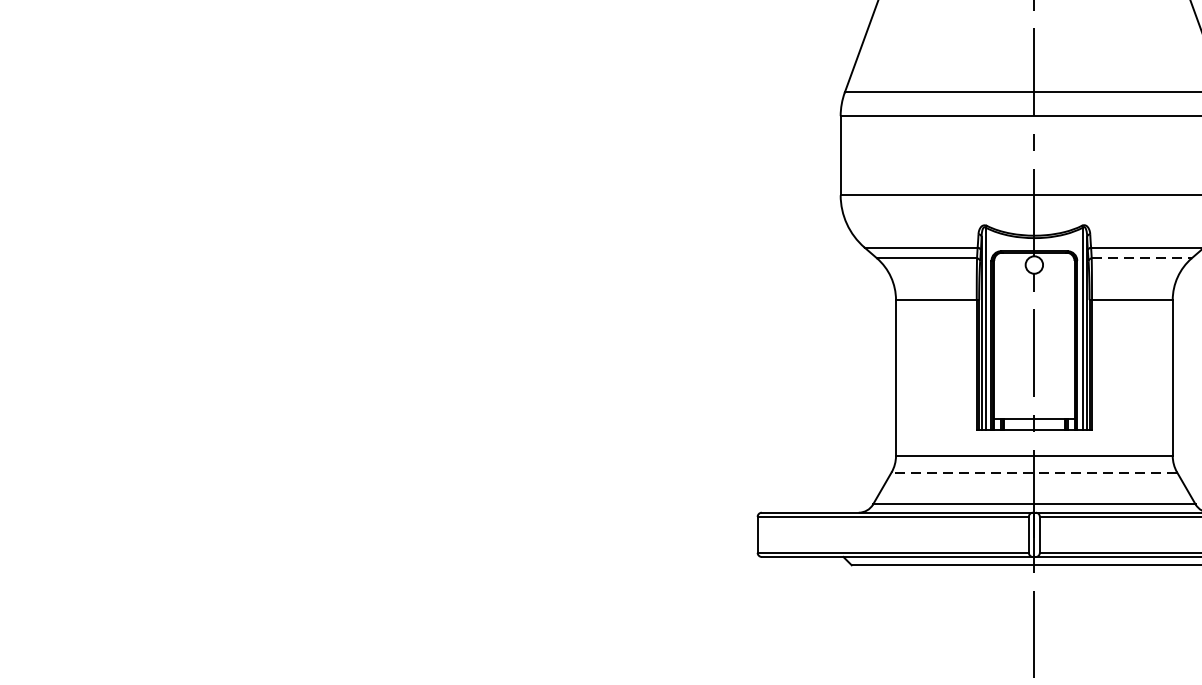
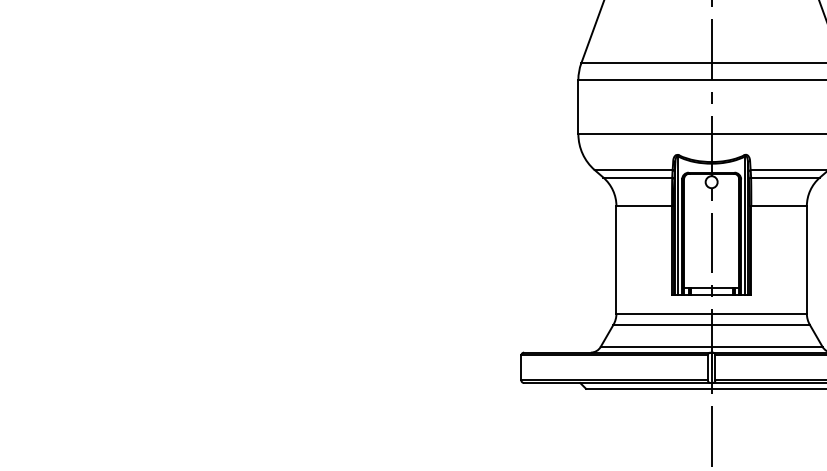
line: (1143, 258) -> (786, 177), dashed -> solid
line: (1034, 471) -> (711, 324), dashed -> solid

